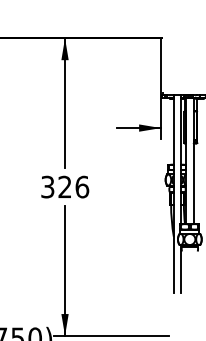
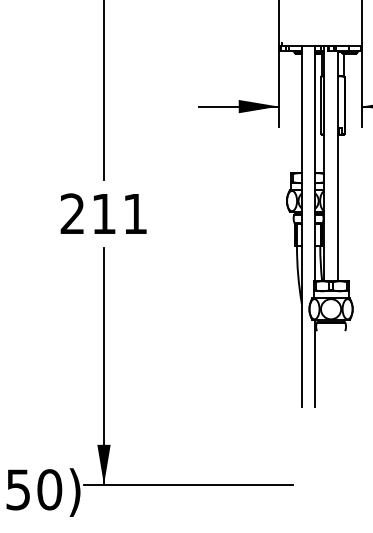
text: (65, 186) -> (104, 212), 326 -> 211

